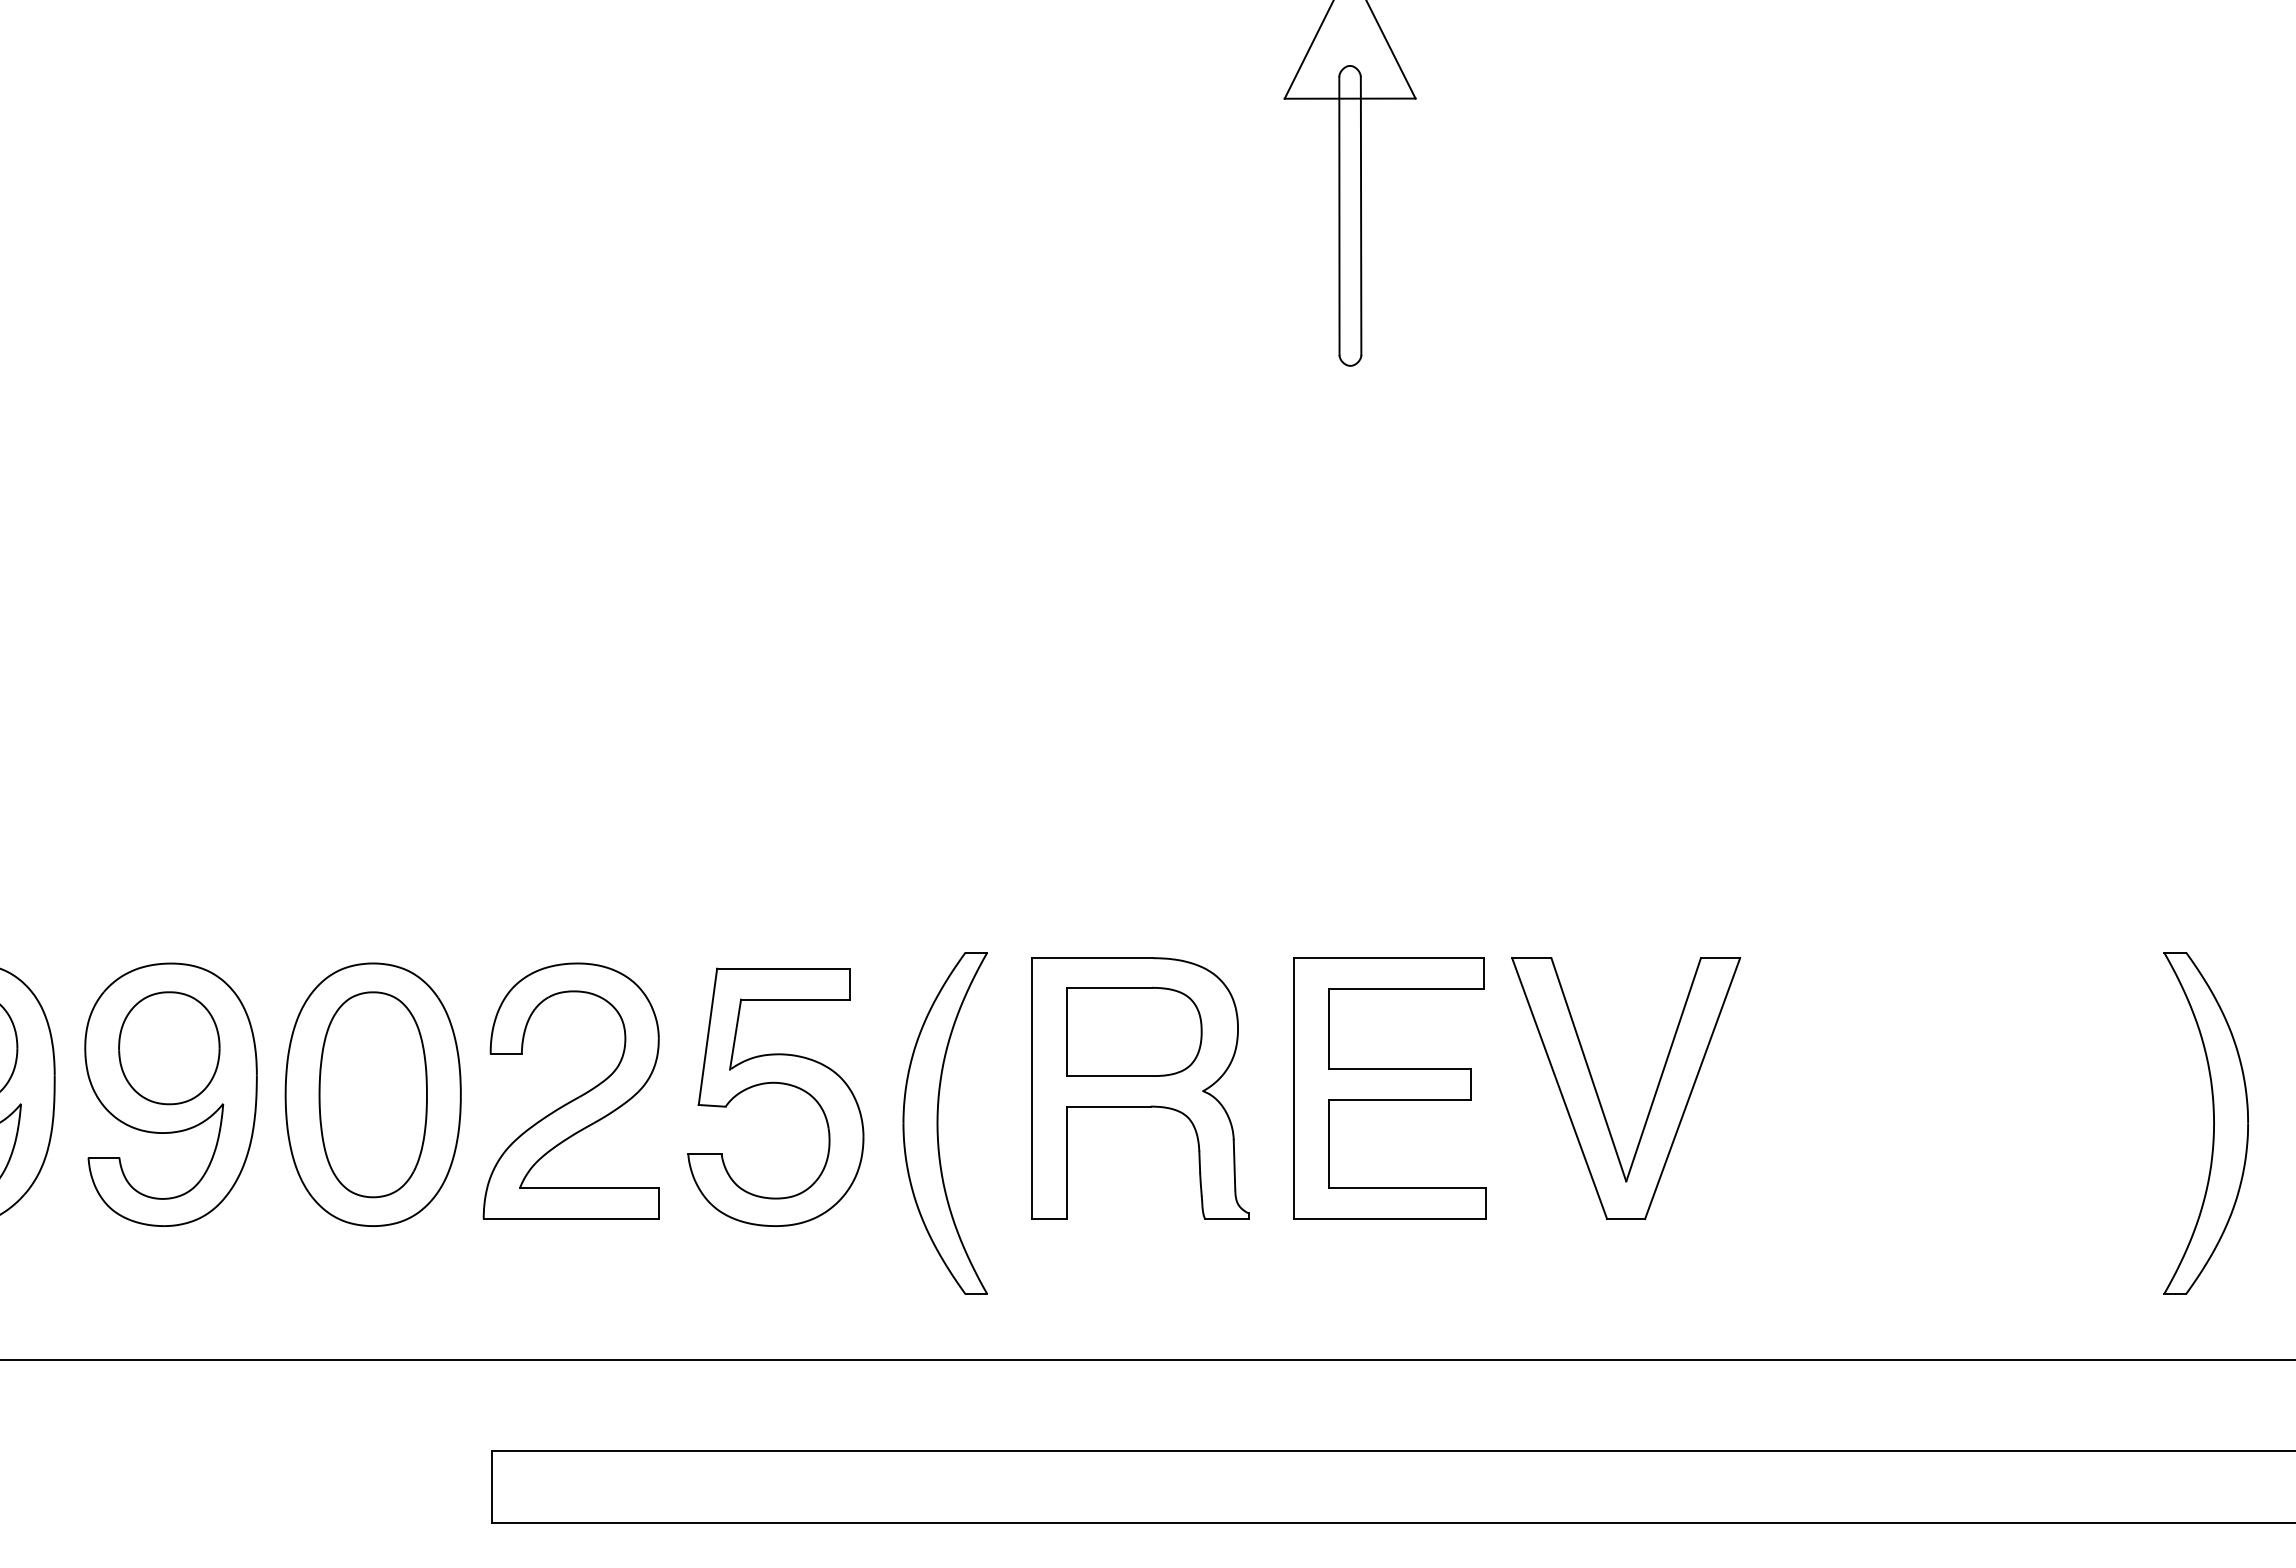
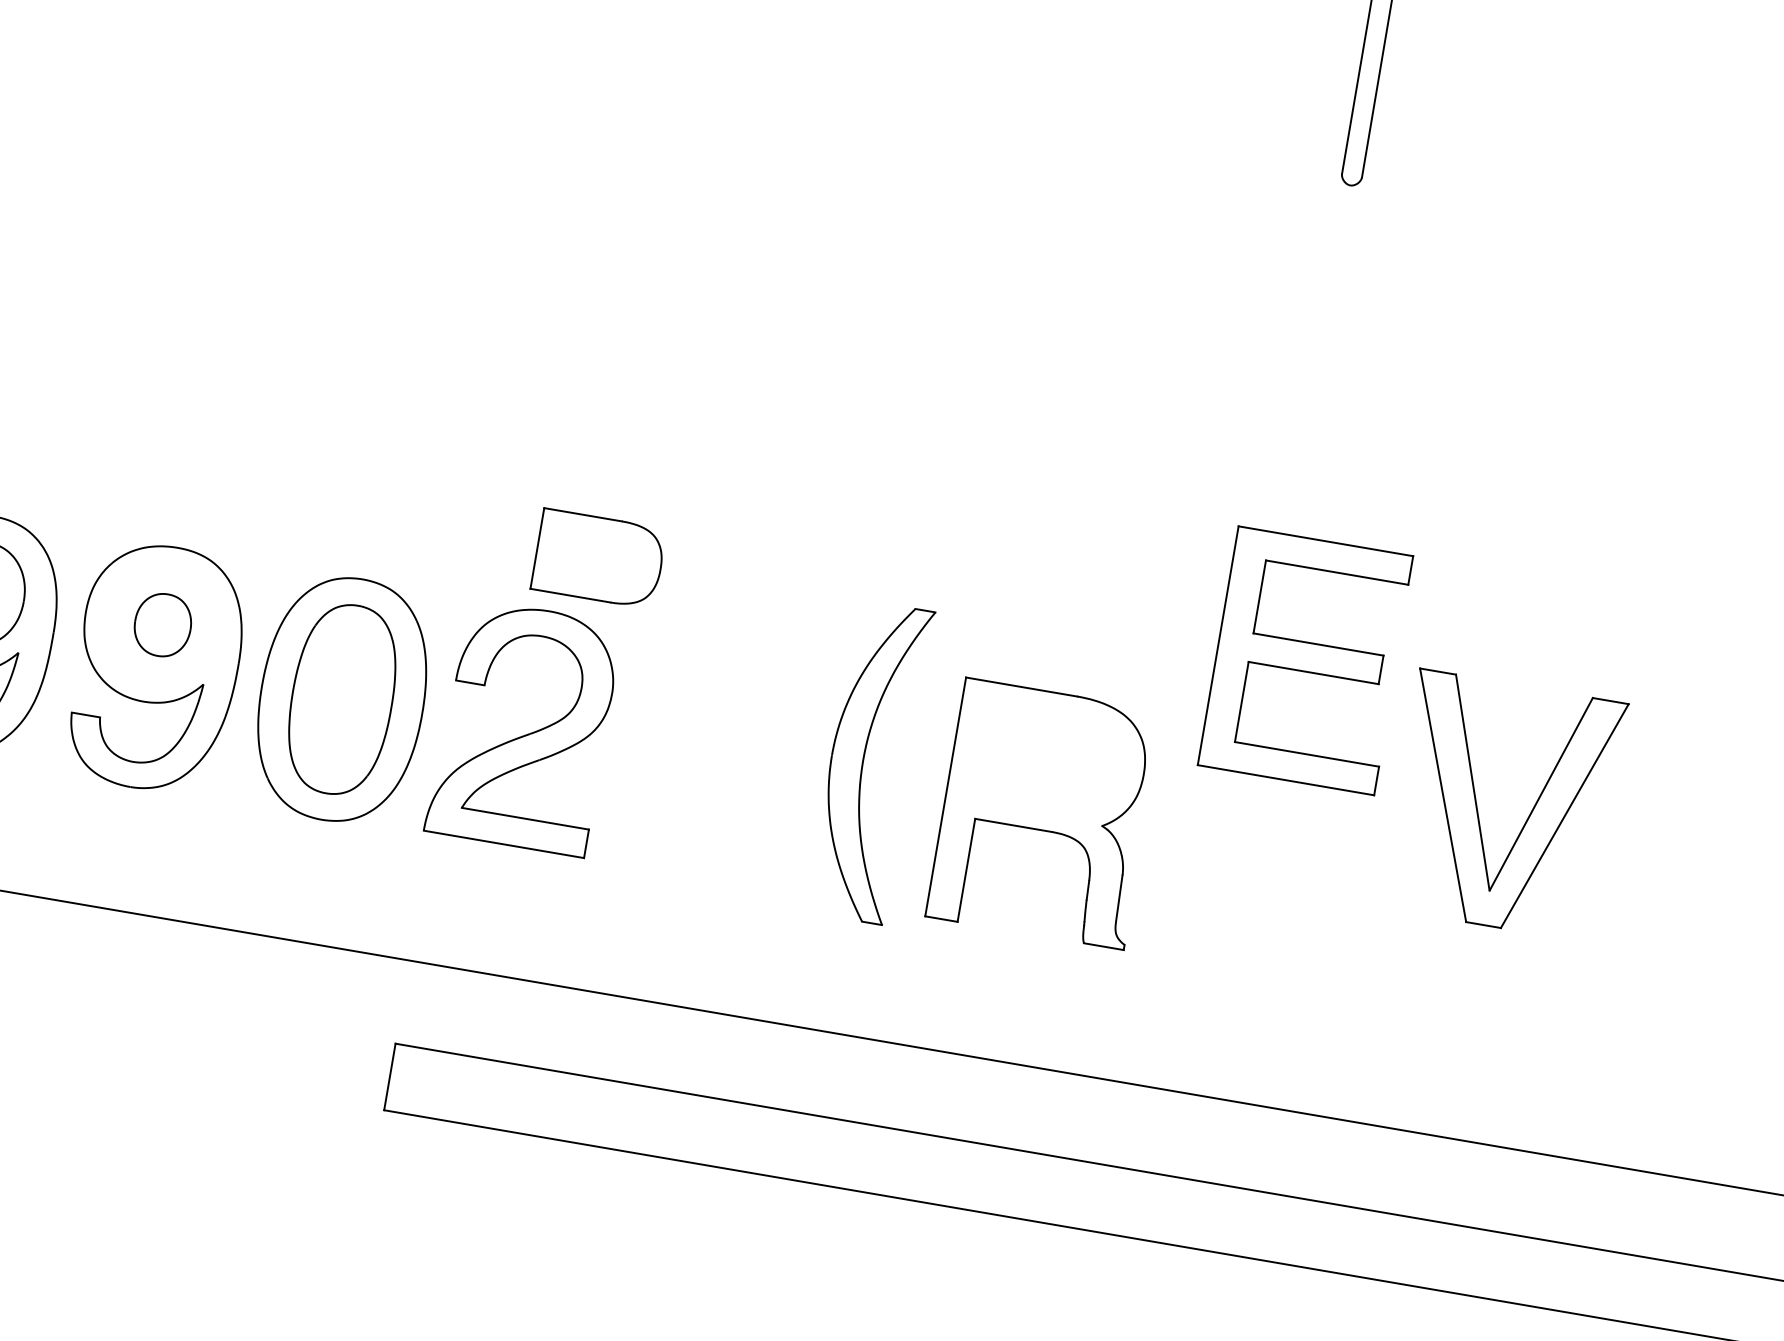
part: (1134, 1031) -> (599, 558), moved
part: (169, 1048) -> (163, 625), size x0.6
part: (775, 1083) -> (712, 752), removed
part: (1389, 1088) -> (1305, 660), moved
part: (1653, 1096) -> (1527, 817), moved
part: (944, 1123) -> (869, 762), moved

